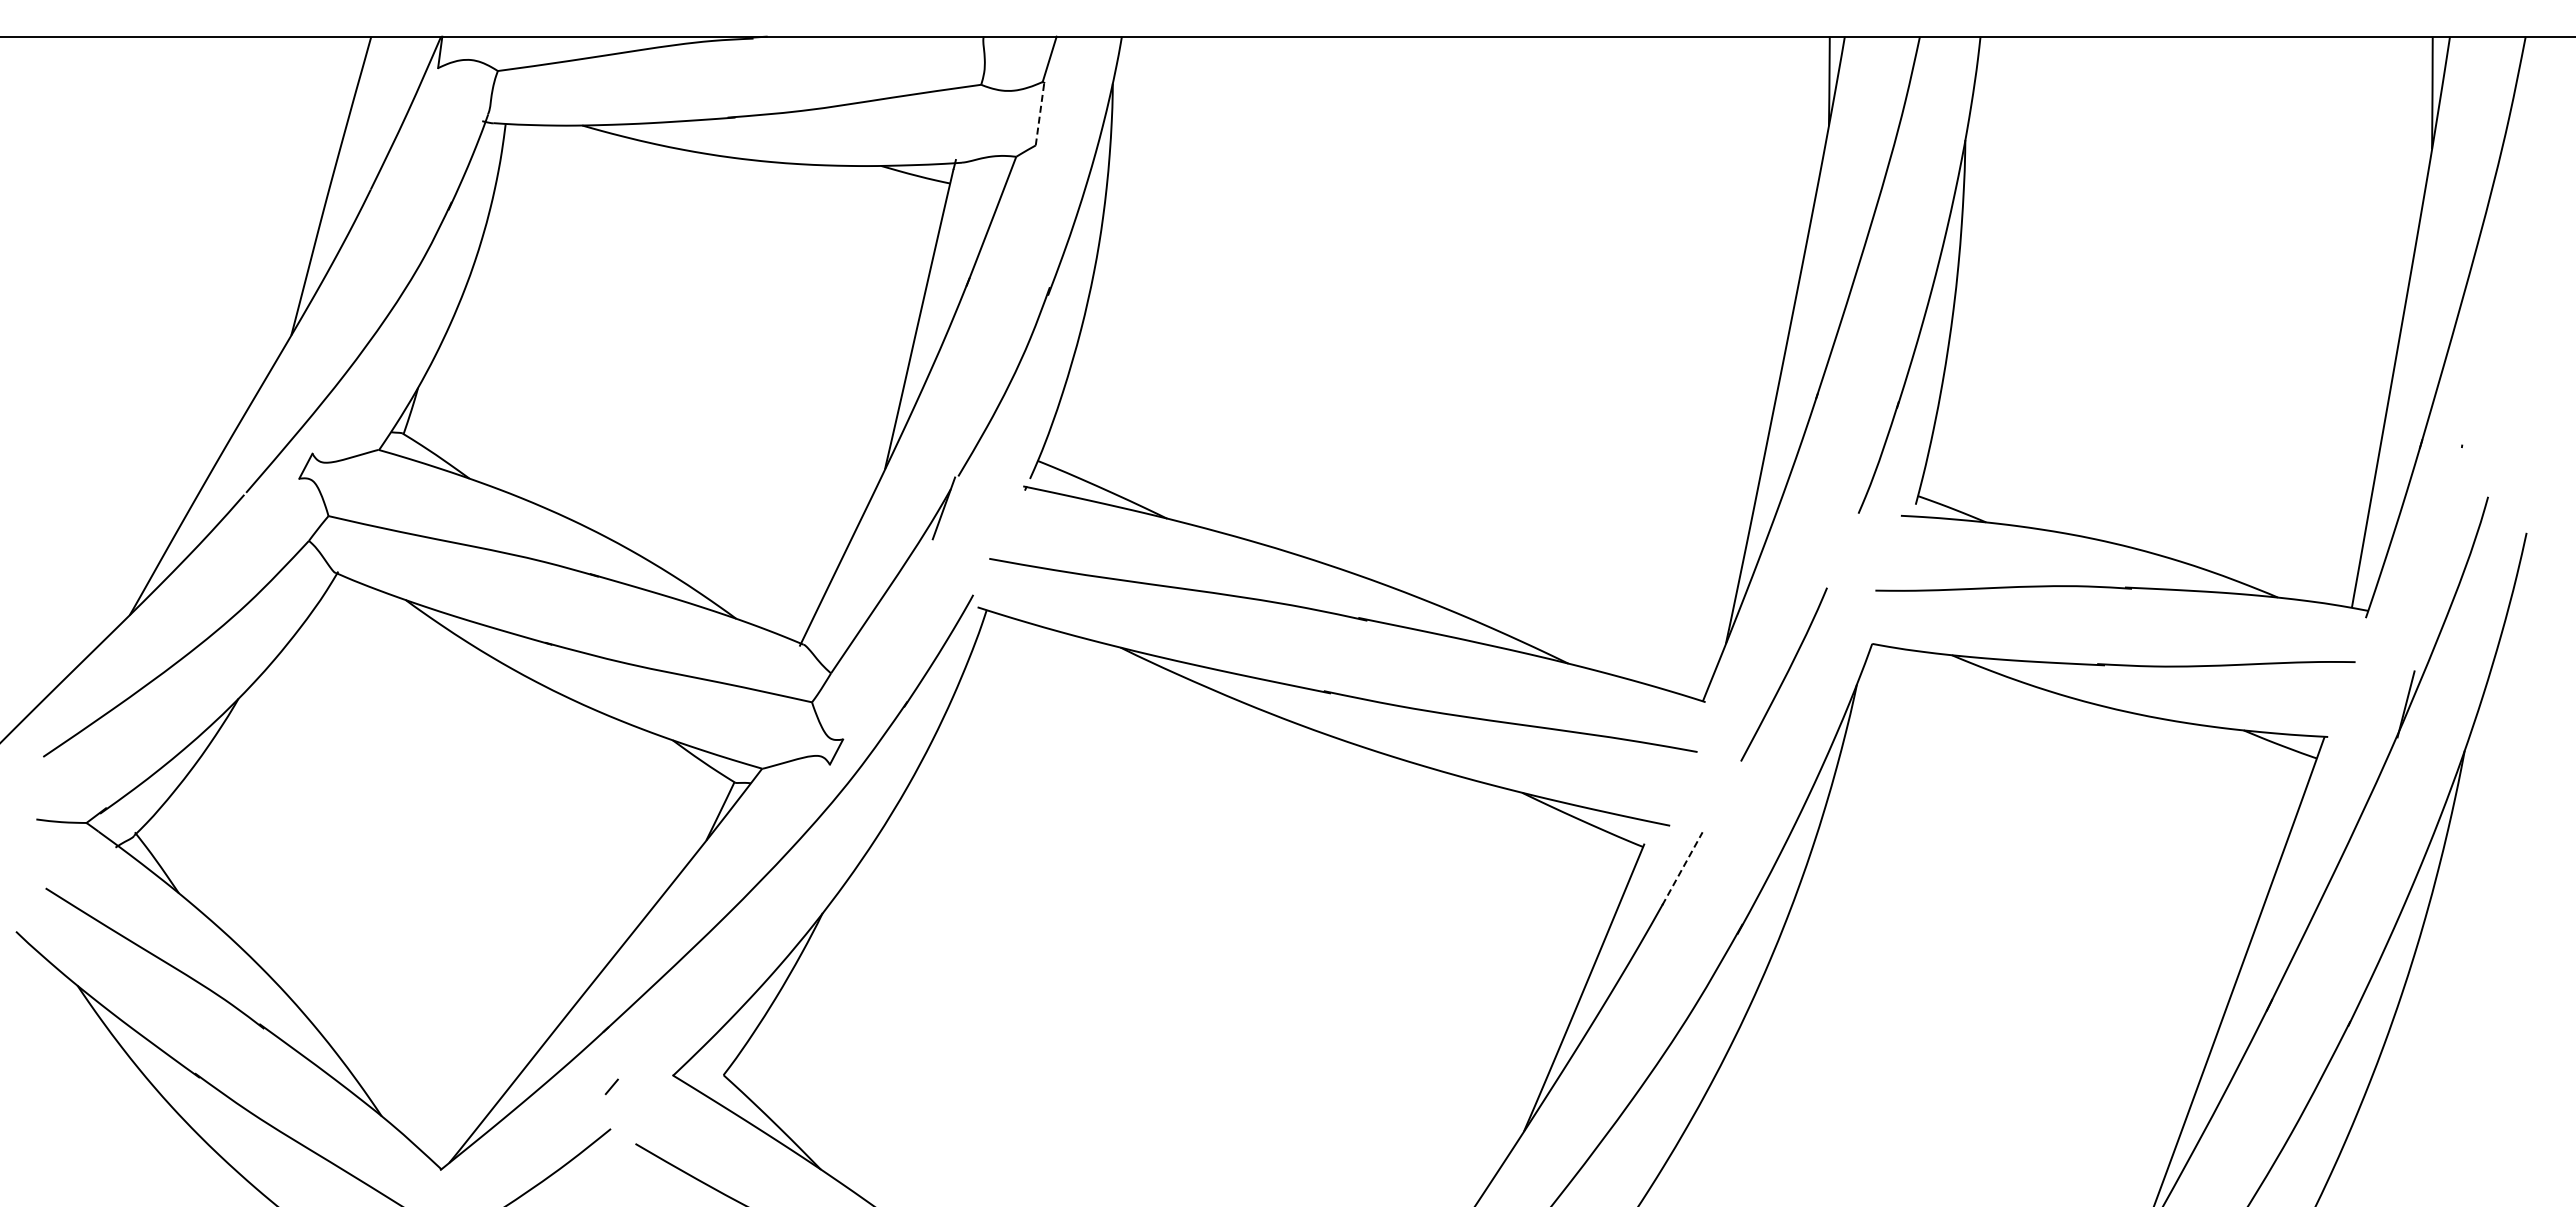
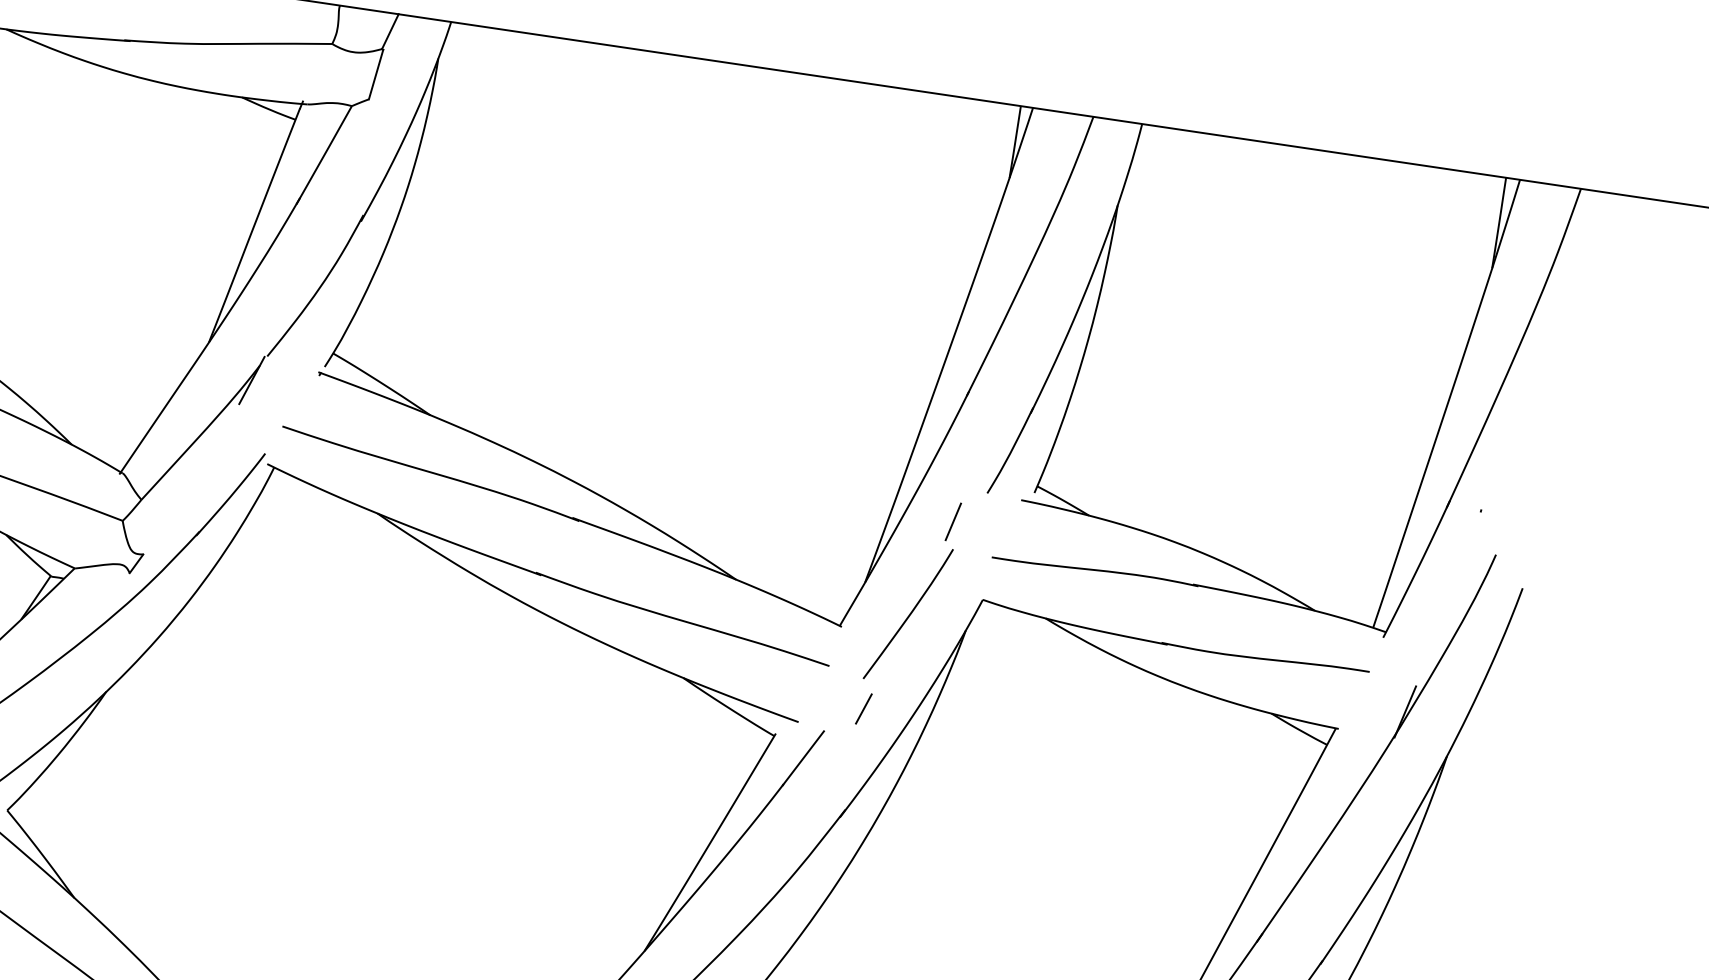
line: (1040, 114) -> (376, 74), dashed -> solid
line: (1822, 554) -> (953, 521), added
line: (1747, 797) -> (864, 708), added
line: (1682, 868) -> (803, 758), dashed -> solid

